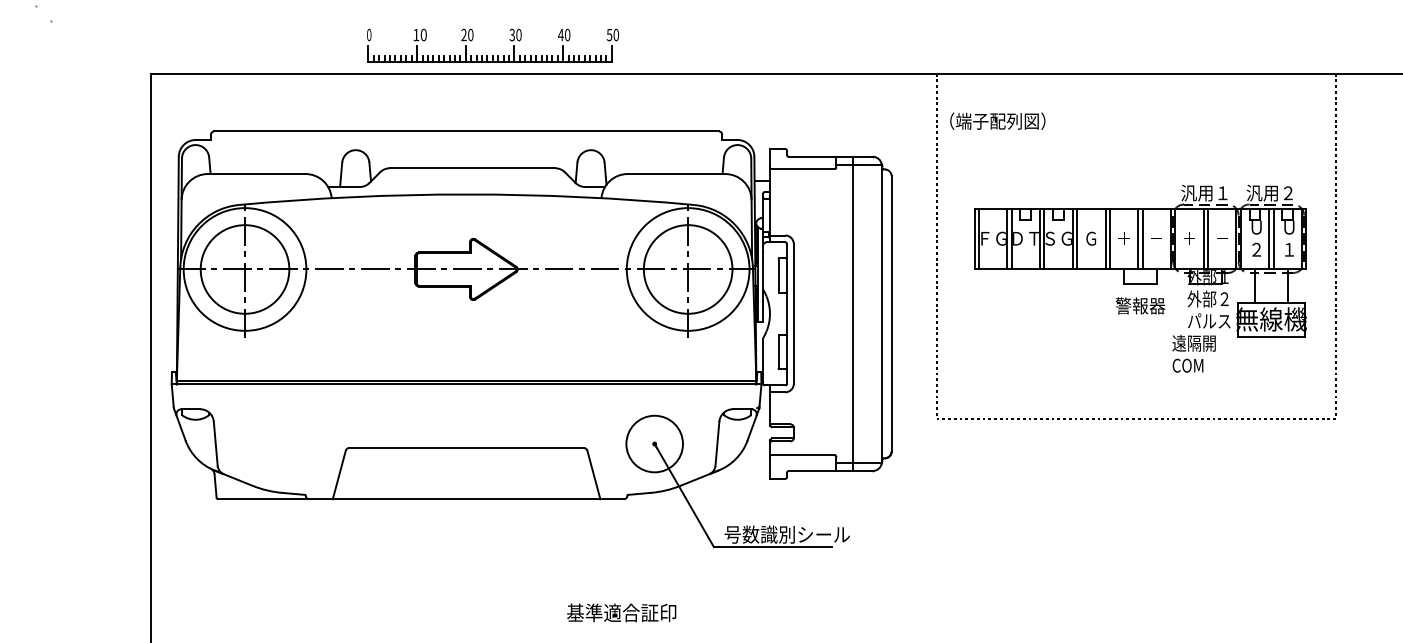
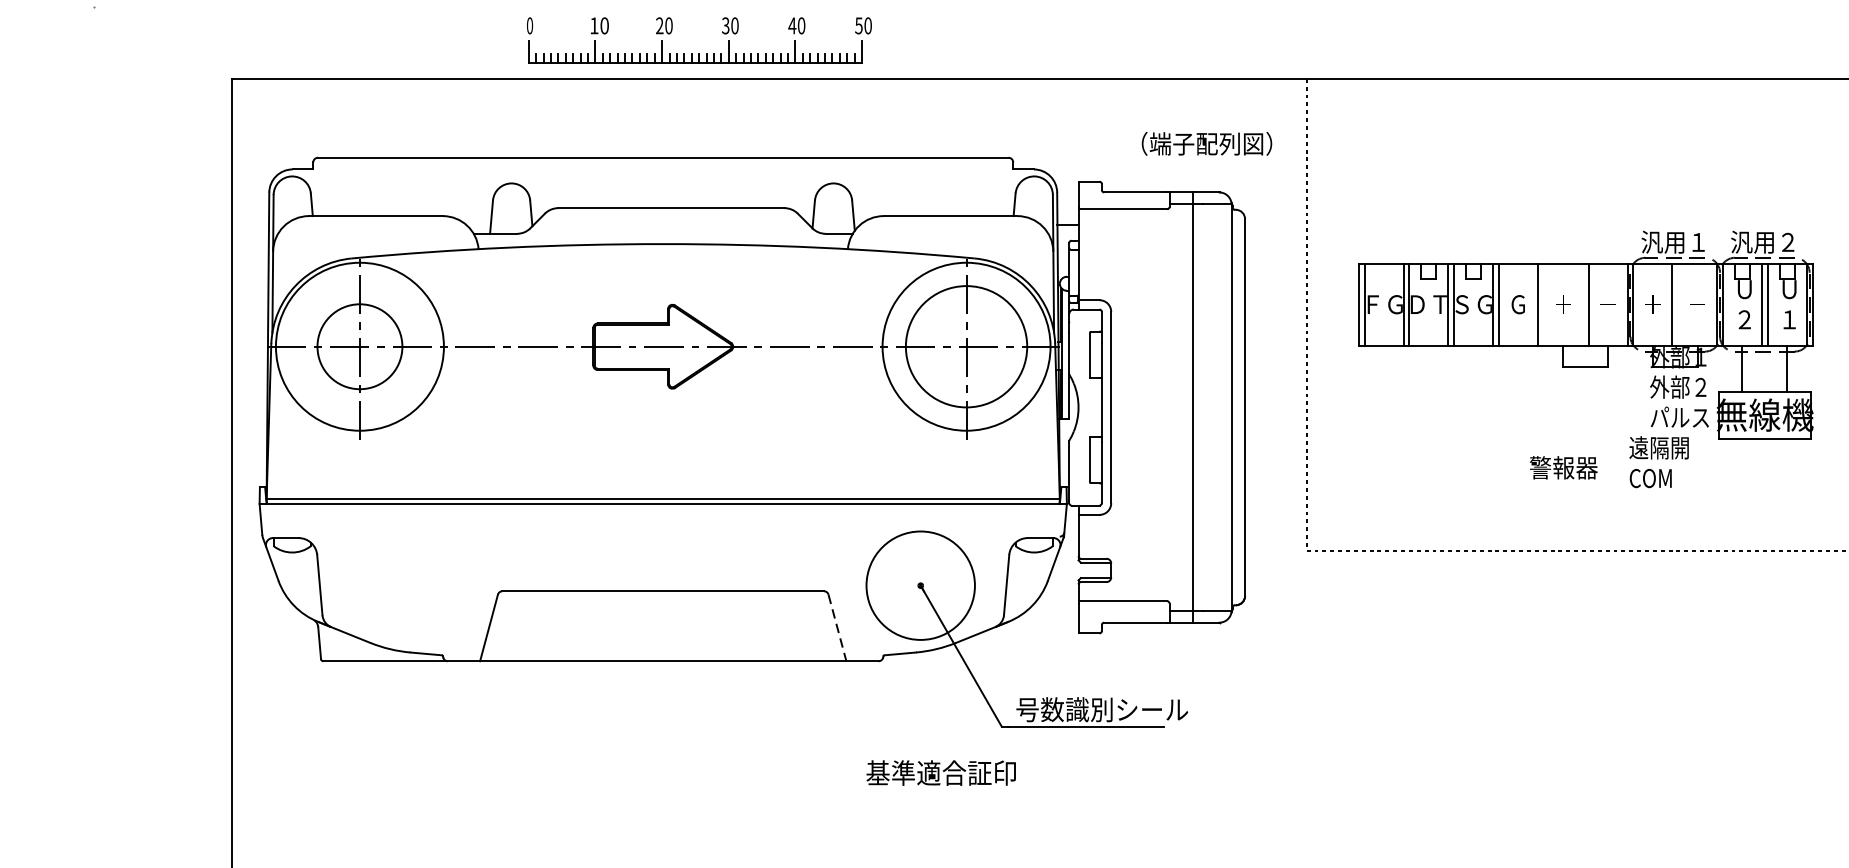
text: (997, 120) -> (1206, 142), moved
line: (1109, 238) -> (1543, 304), removed
line: (1138, 238) -> (1583, 304), removed
line: (1208, 238) -> (1678, 304), removed
circle: (244, 269) -> (359, 346), size x0.7
text: (1140, 305) -> (1563, 467), moved
circle: (654, 443) -> (920, 584), size x1.4
line: (594, 475) -> (838, 628), solid -> dashed
text: (621, 612) -> (940, 772), moved

